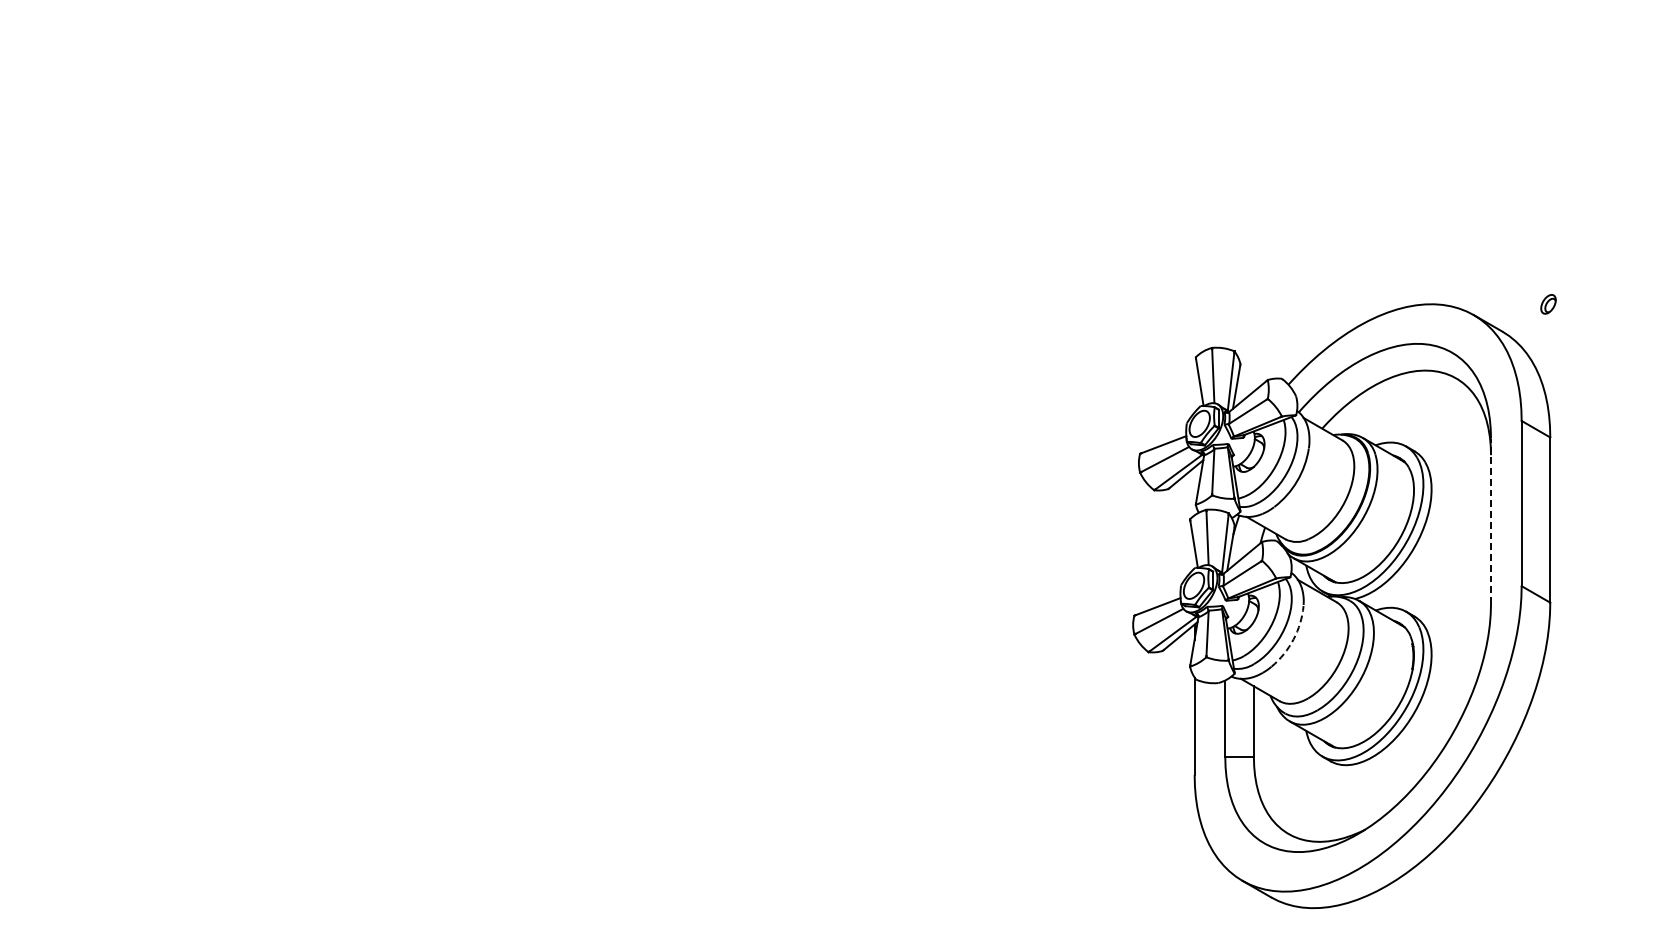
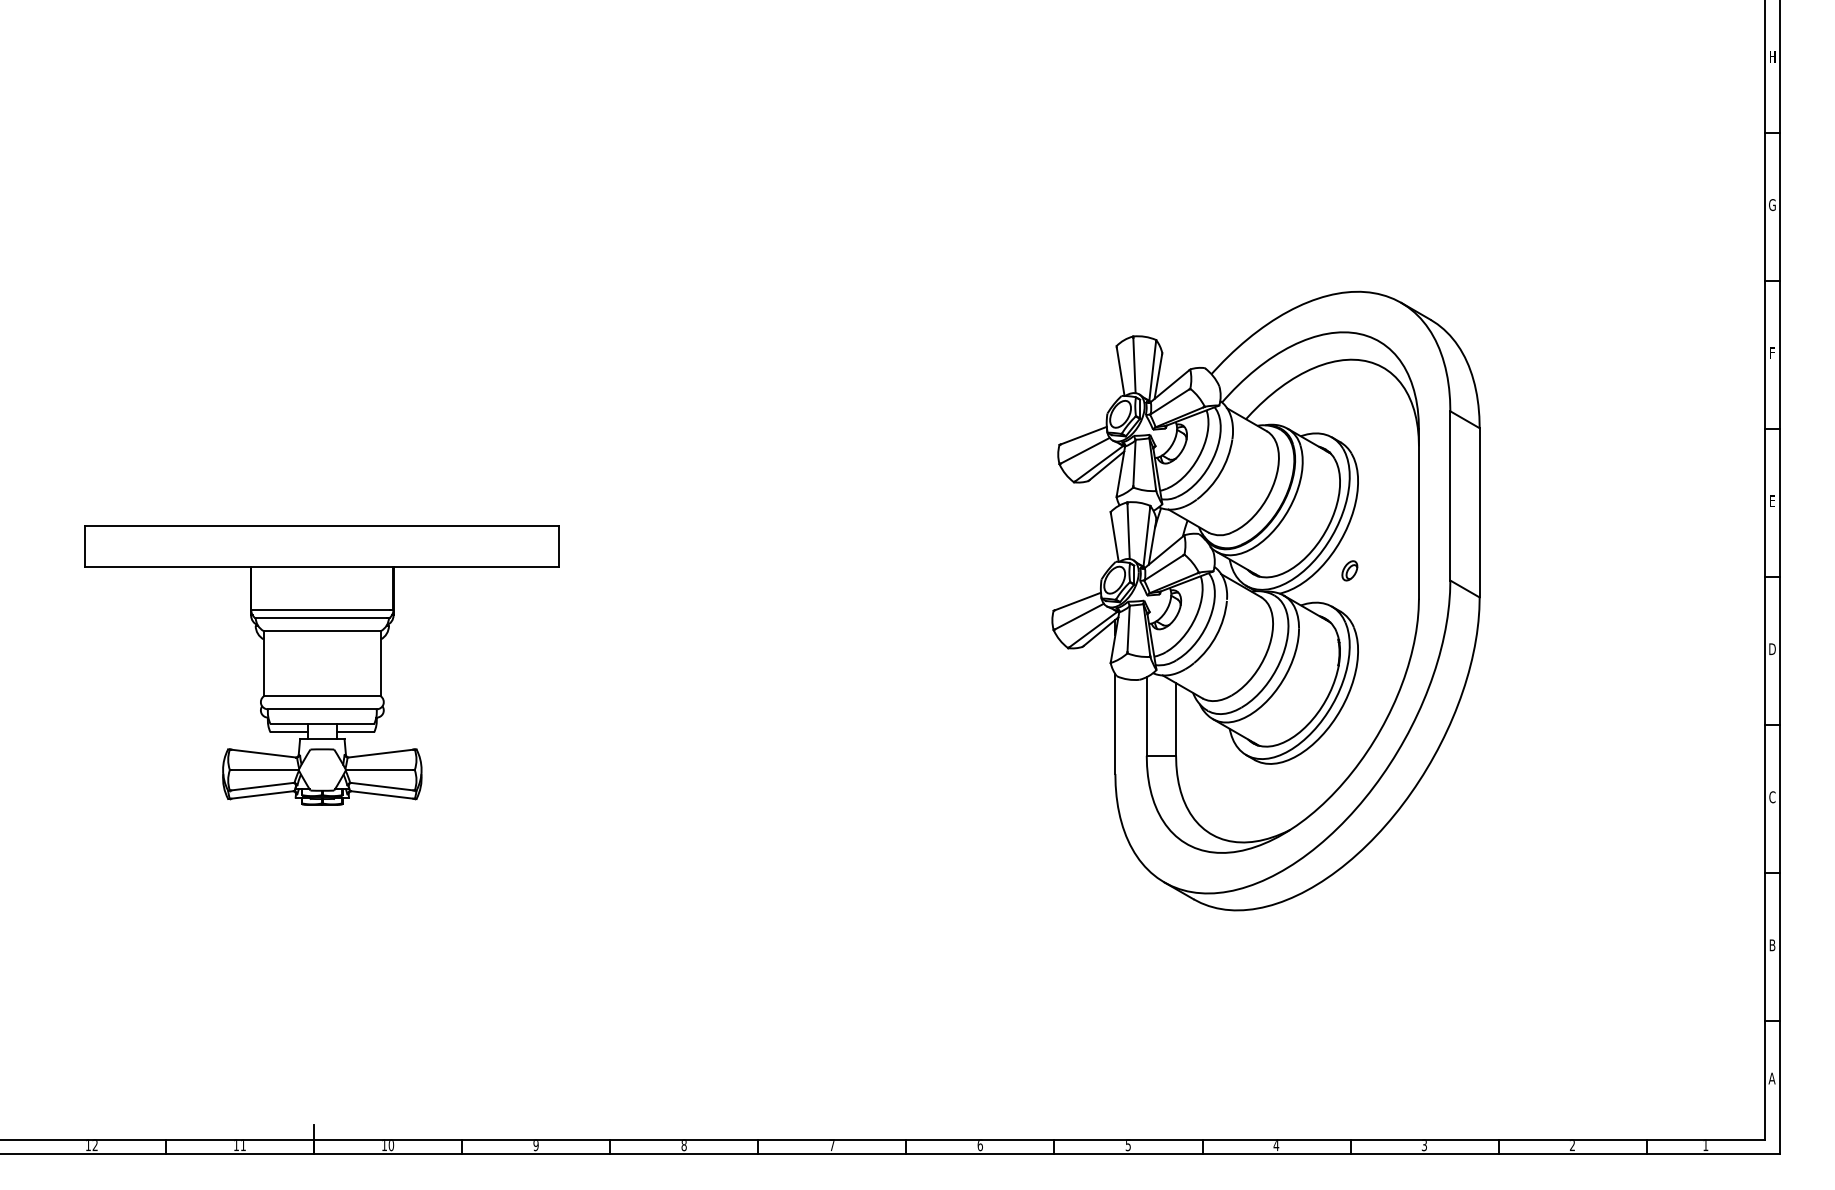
part: (1548, 303) -> (1349, 570), moved
line: (1490, 521) -> (1418, 514), dashed -> solid
arc: (1293, 639) -> (1216, 635), dashed -> solid
part: (419, 669) -> (321, 665), added

